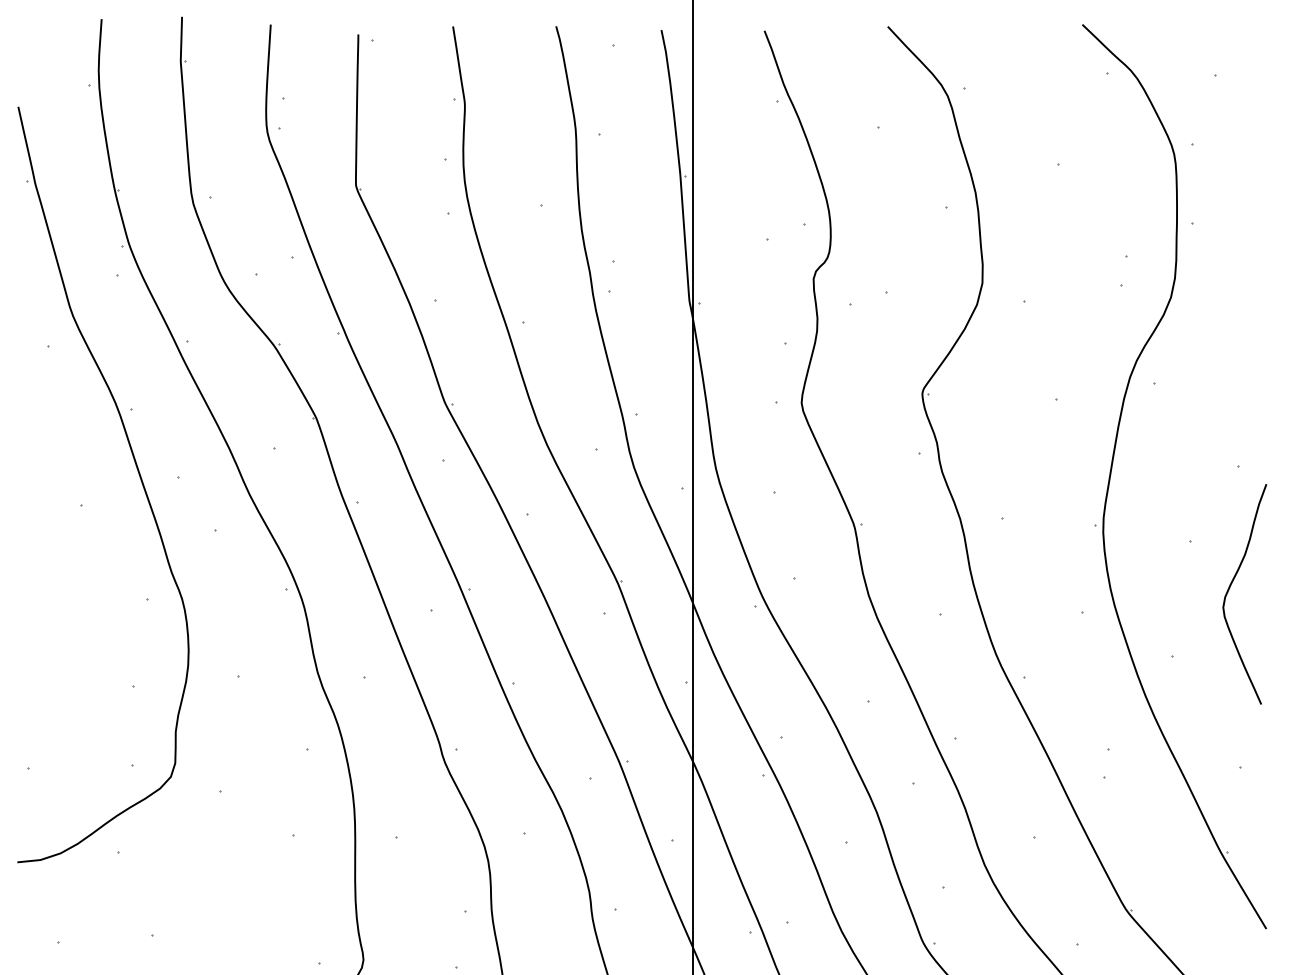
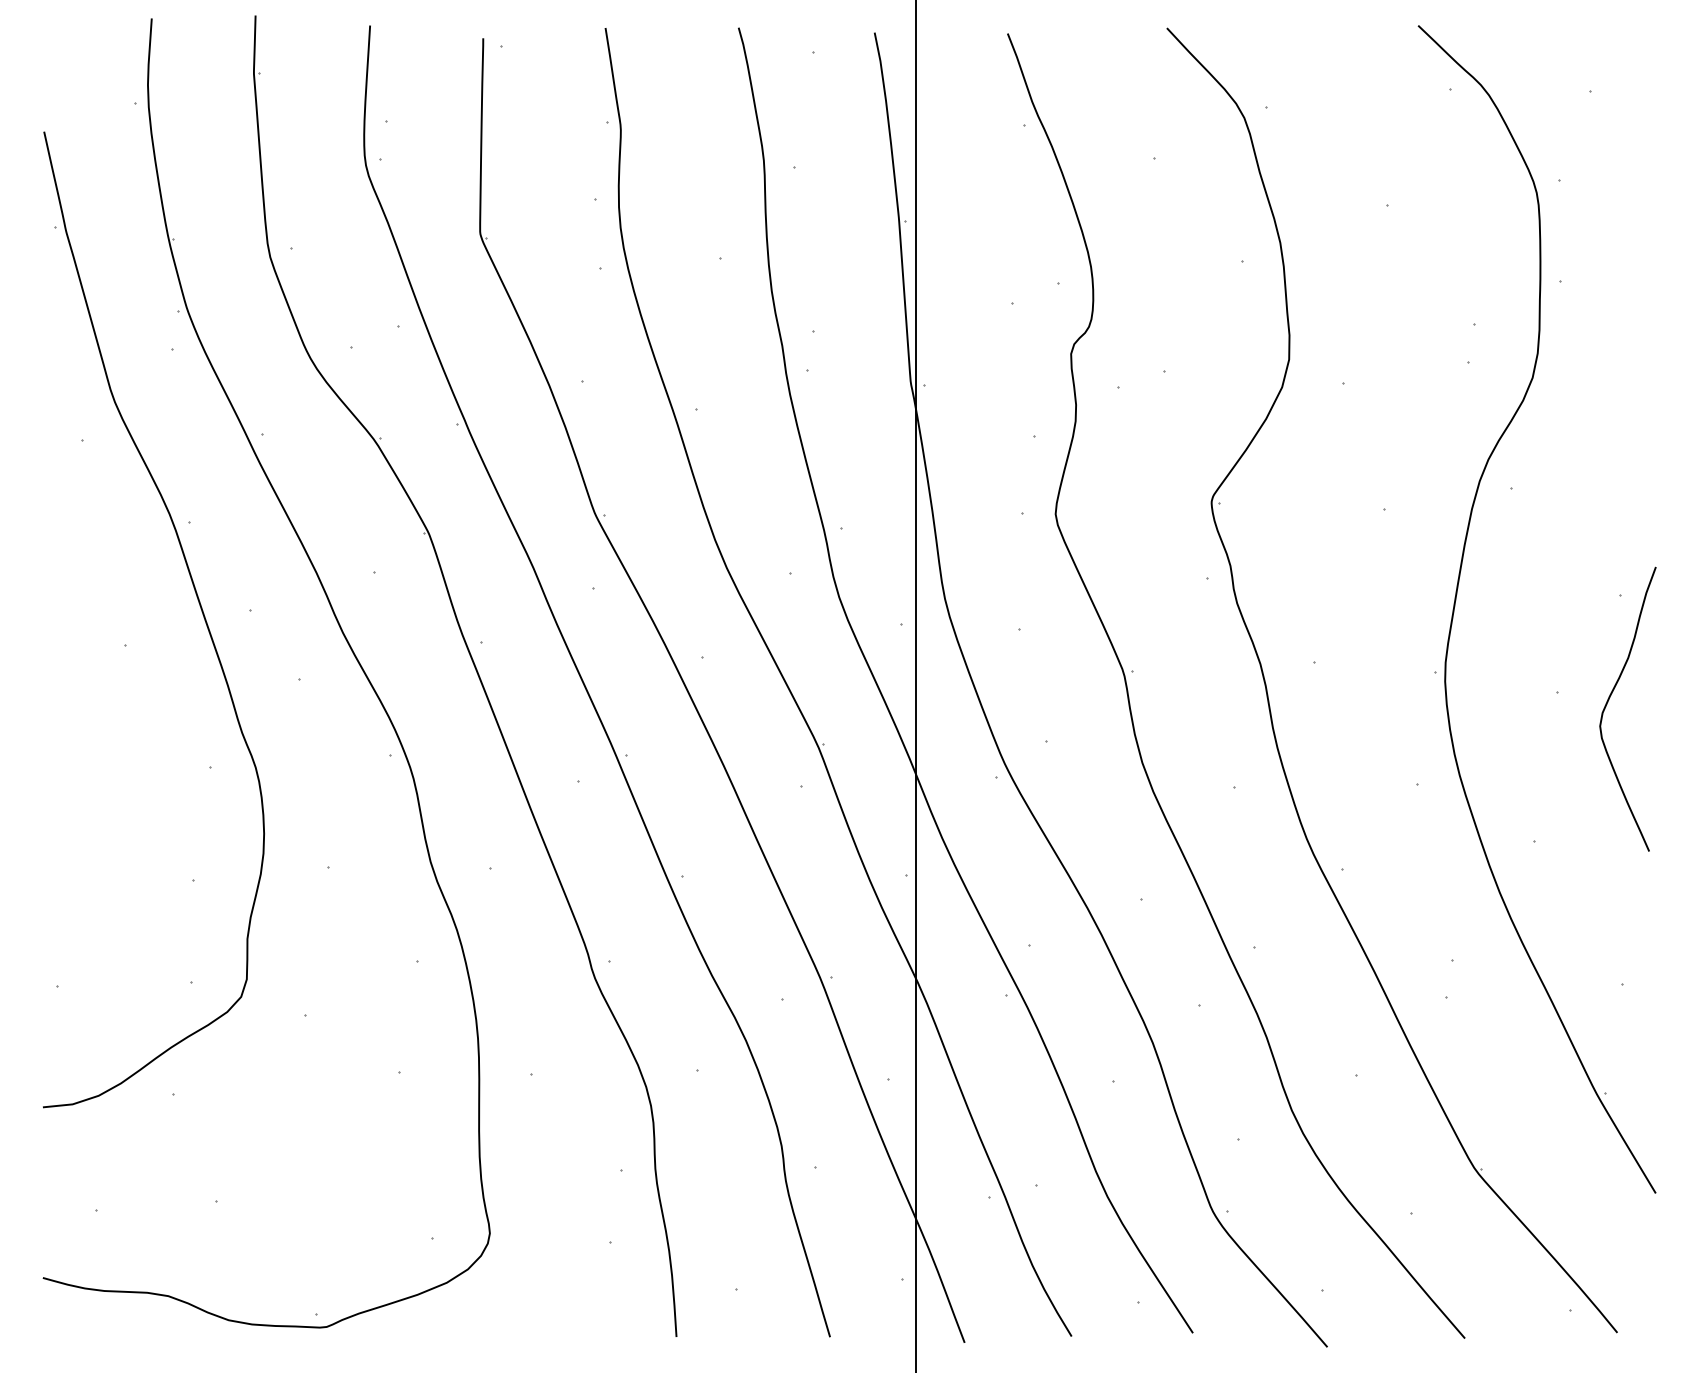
curve: (1230, 587) -> (1609, 700), moved

